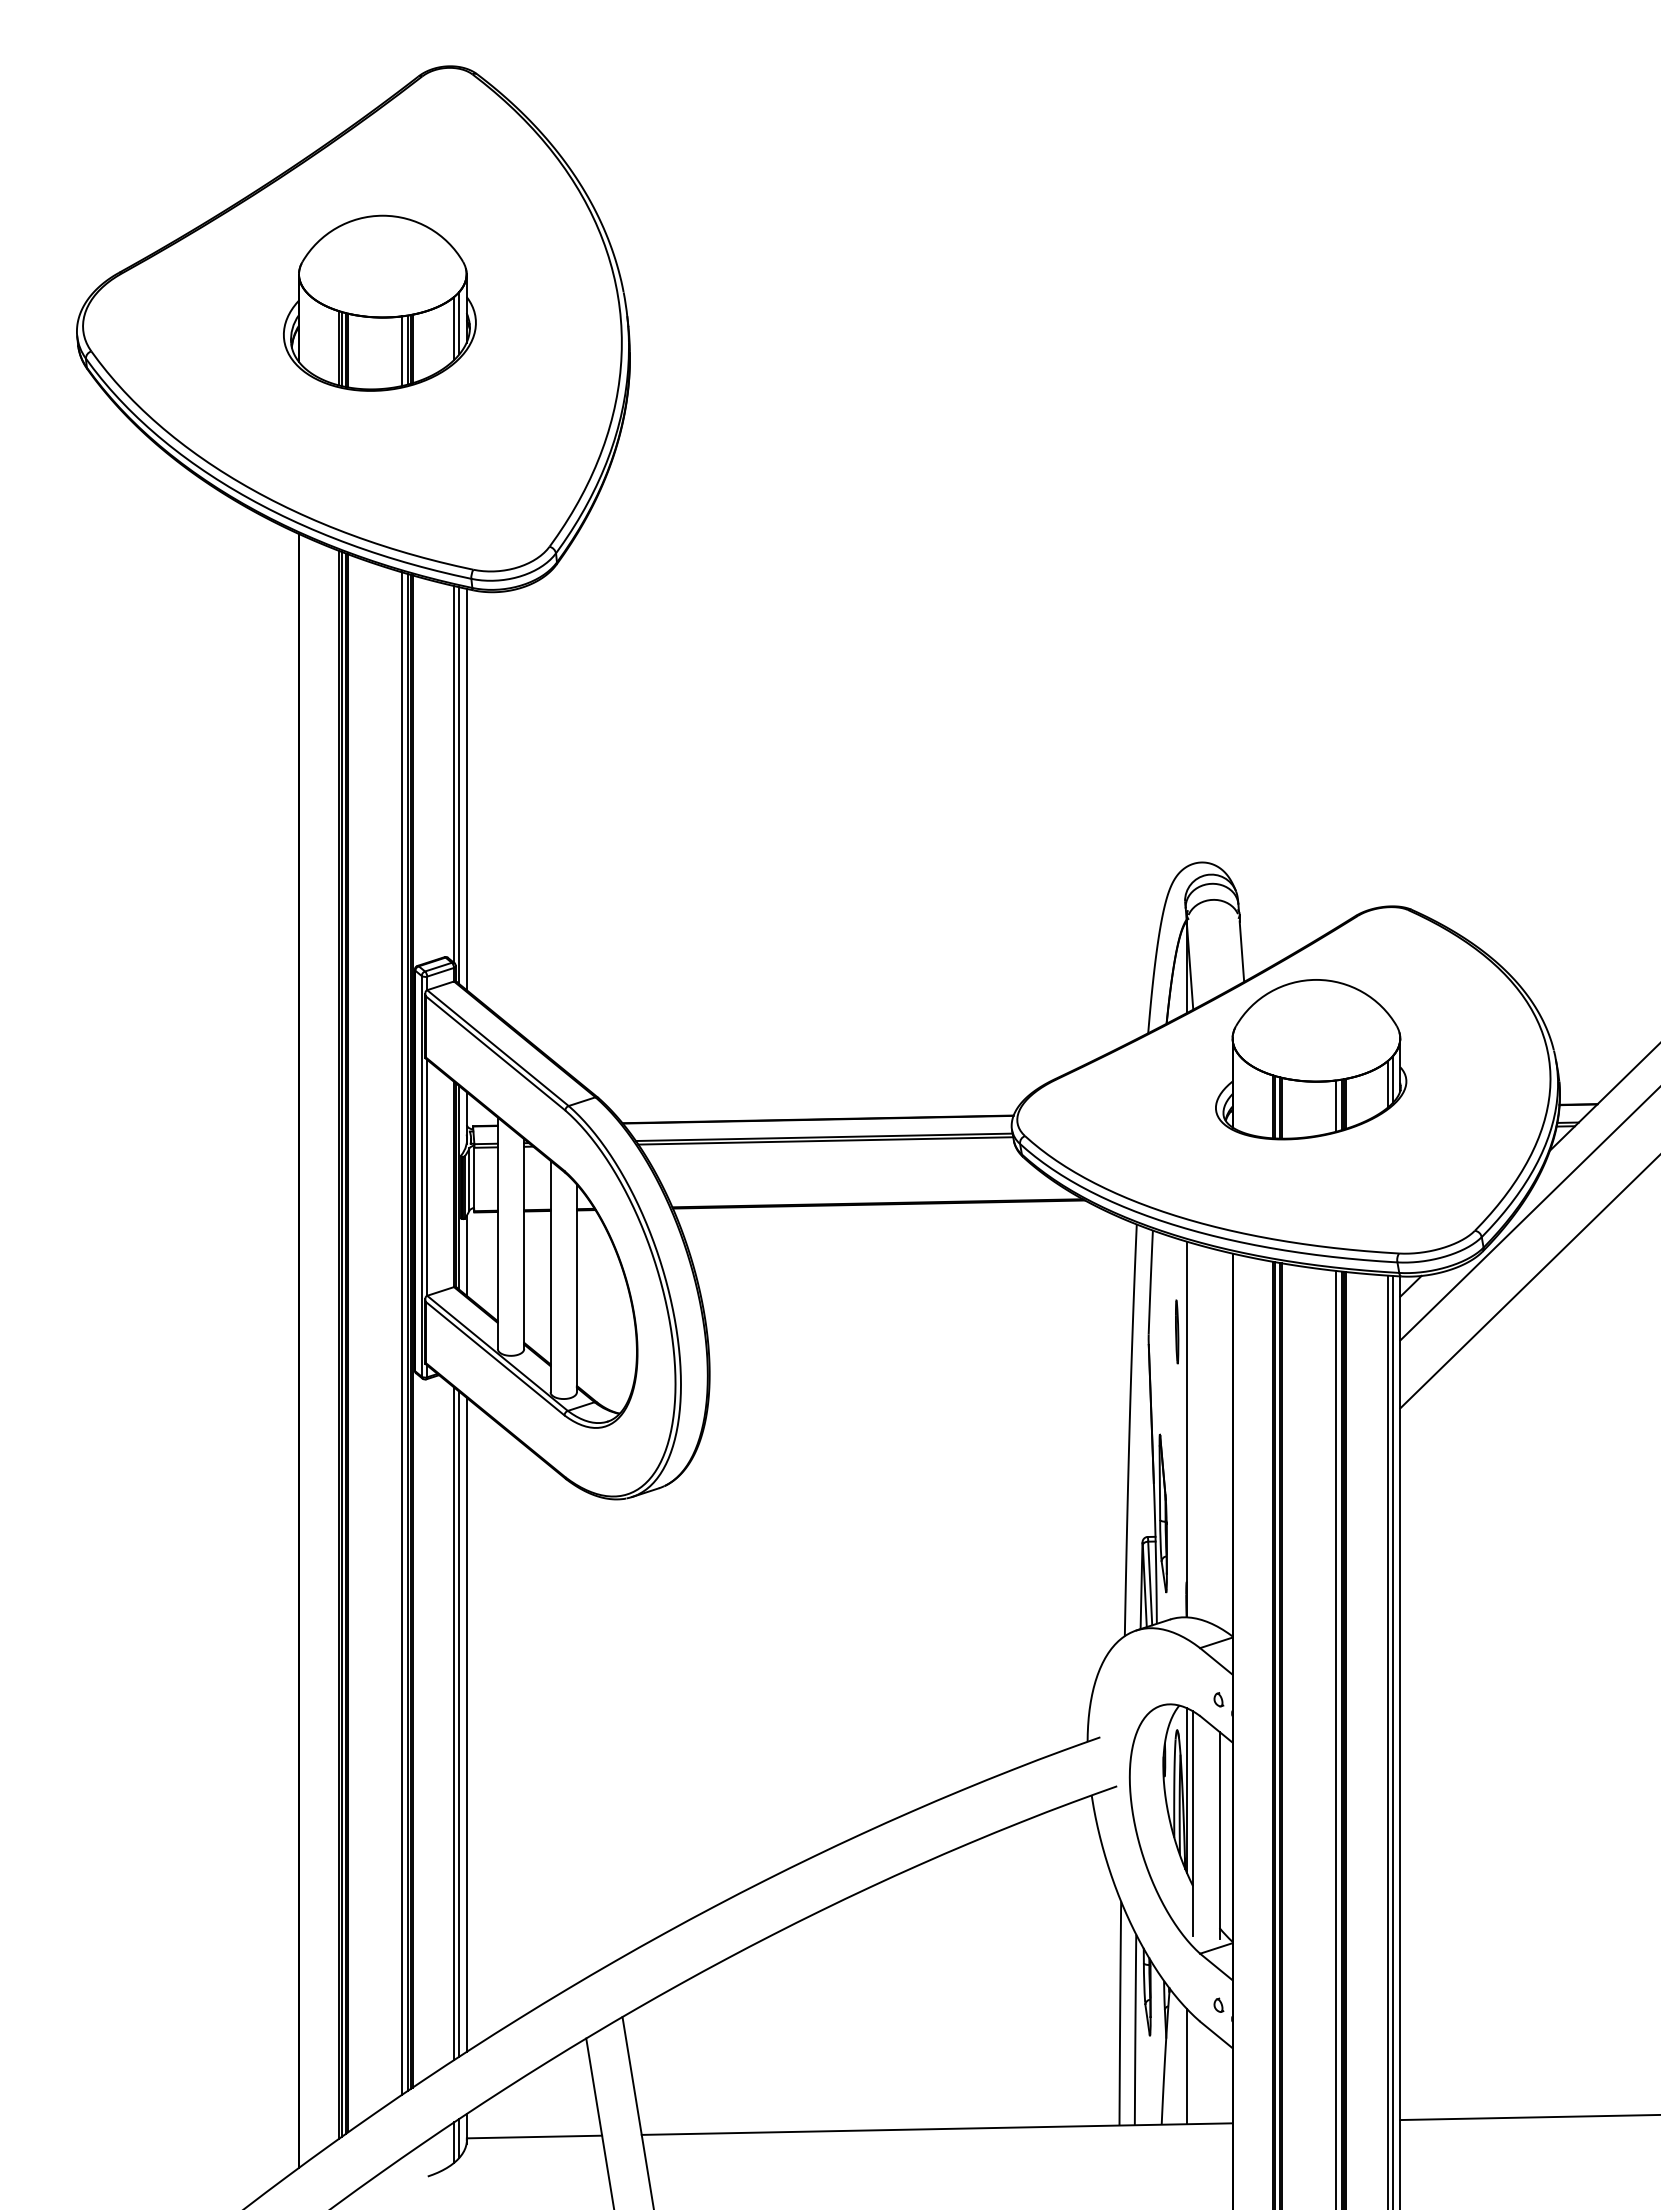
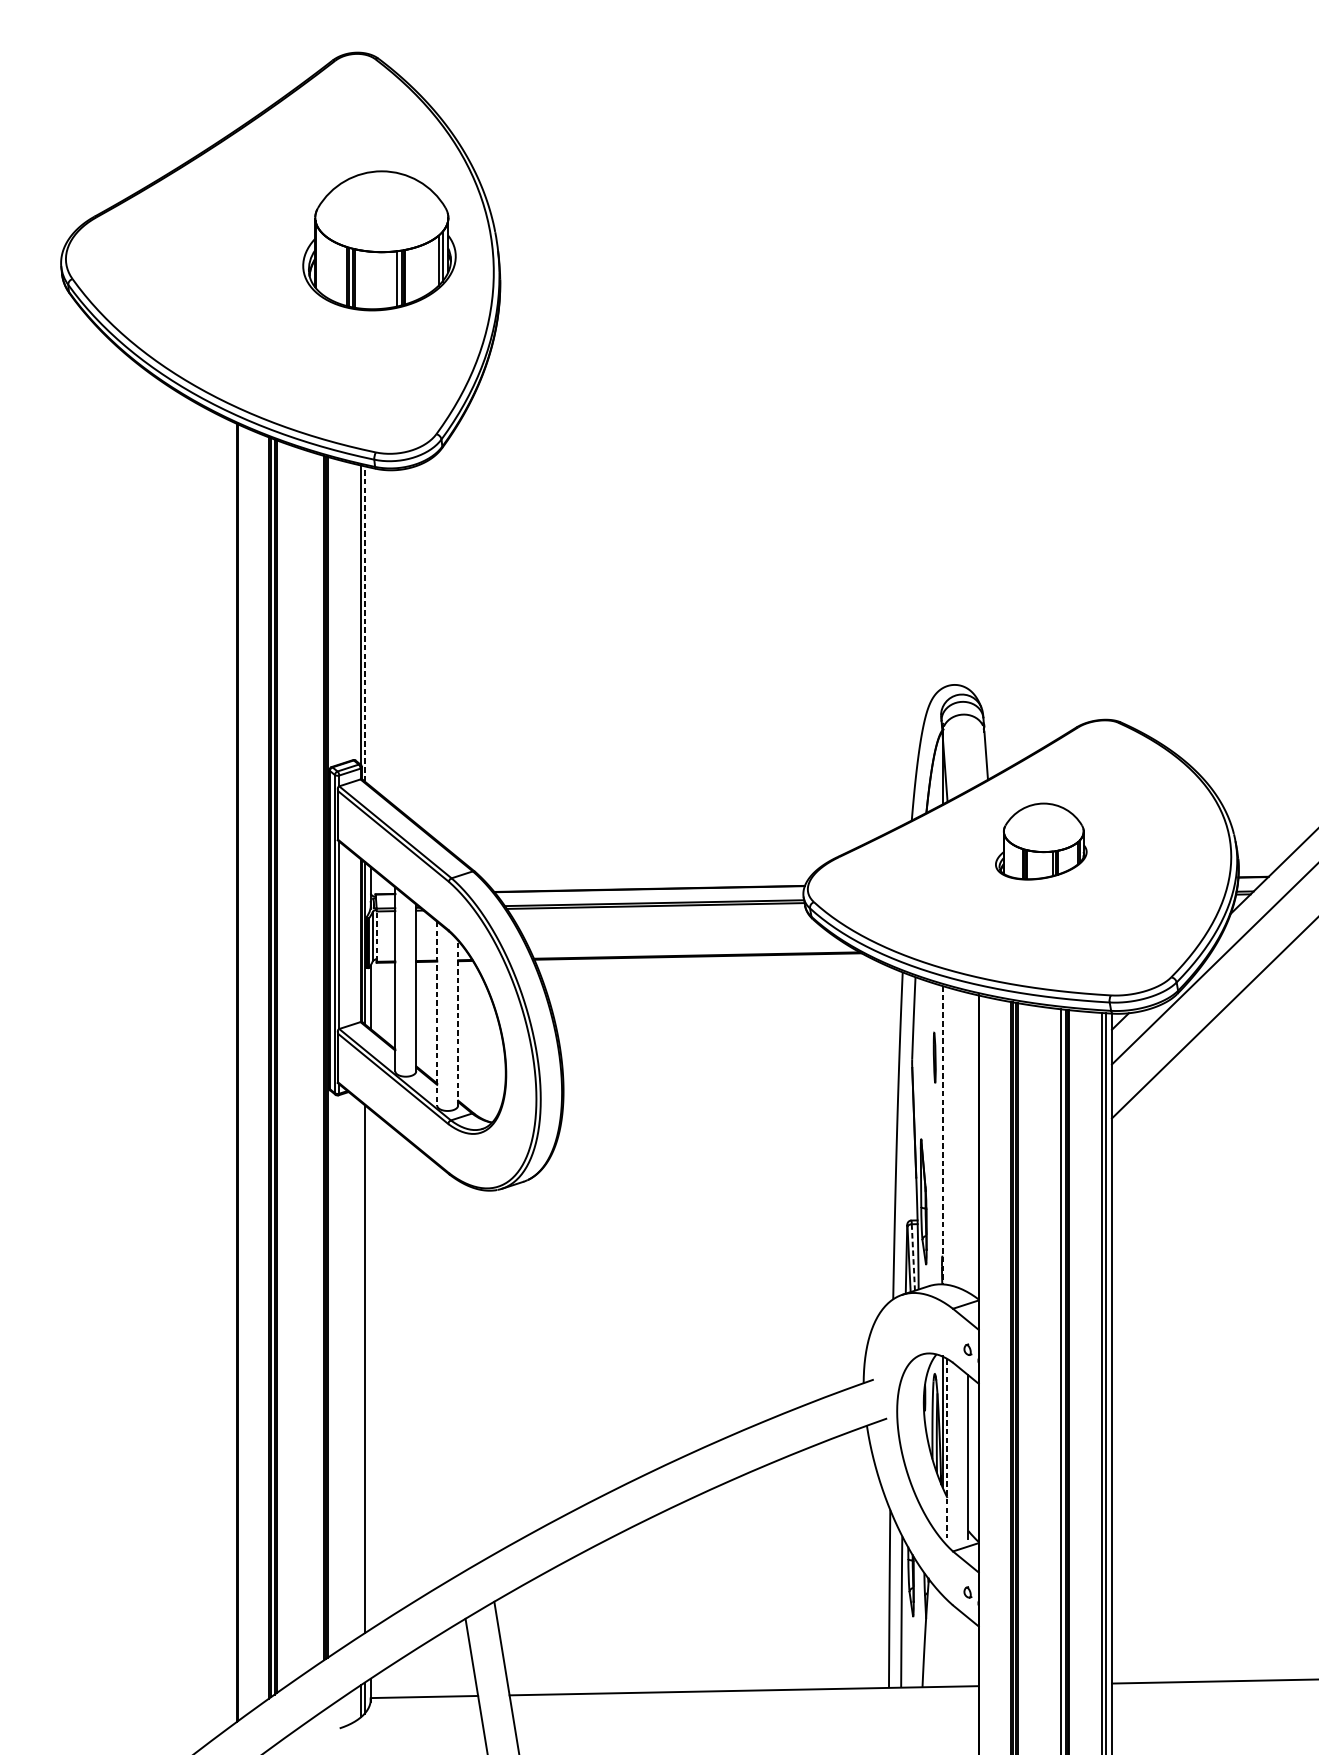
part: (379, 302) -> (379, 240), moved
line: (459, 785) -> (364, 623), solid -> dashed
line: (466, 789) -> (370, 626), removed
part: (1311, 1059) -> (1041, 841), size x0.6
line: (474, 1179) -> (376, 936), solid -> dashed
line: (550, 1276) -> (437, 1013), solid -> dashed
line: (576, 1288) -> (457, 1023), solid -> dashed
line: (402, 1333) -> (319, 1058), removed
line: (1186, 1429) -> (942, 1135), solid -> dashed
line: (1150, 1583) -> (913, 1257), solid -> dashed
line: (454, 1723) -> (360, 1368), removed
line: (466, 1724) -> (370, 1369), removed
line: (1193, 1824) -> (947, 1448), solid -> dashed
line: (1186, 2066) -> (942, 1641), removed

